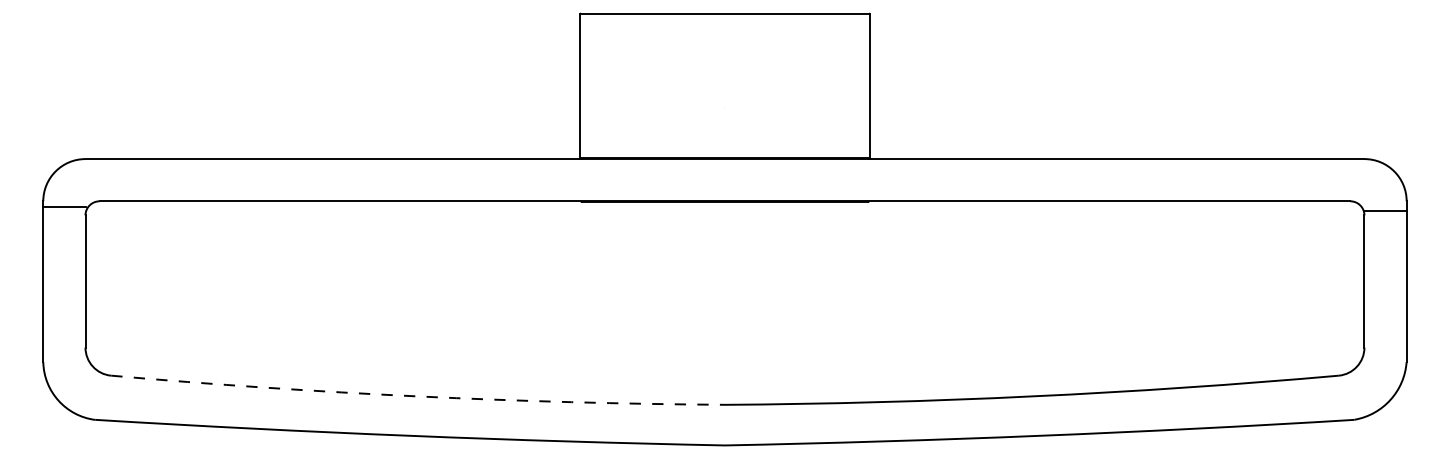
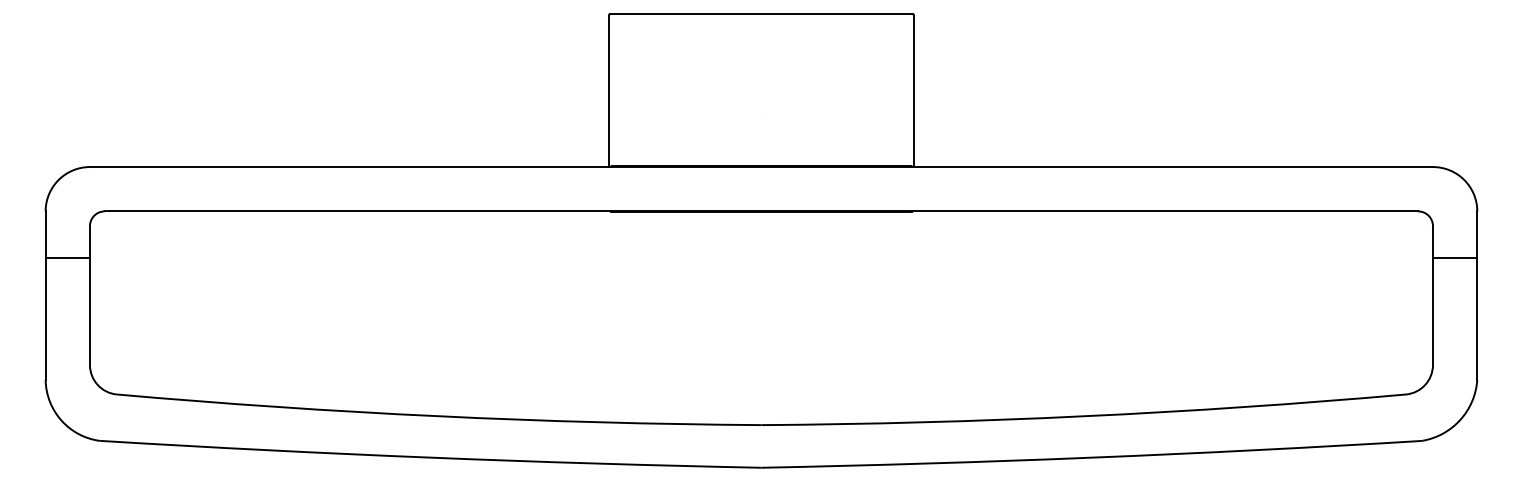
line: (64, 207) -> (67, 258), moved
line: (1384, 210) -> (1454, 258), moved
arc: (417, 396) -> (438, 416), dashed -> solid

